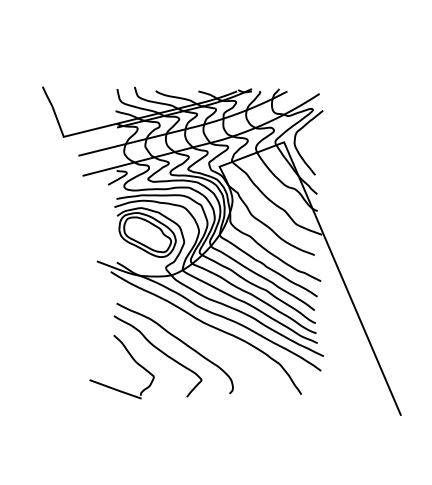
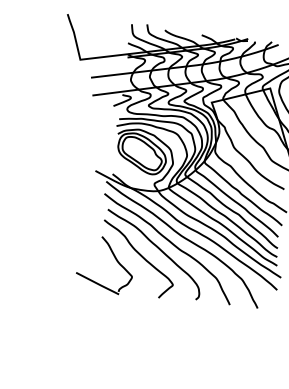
curve: (193, 333) -> (171, 243), added

